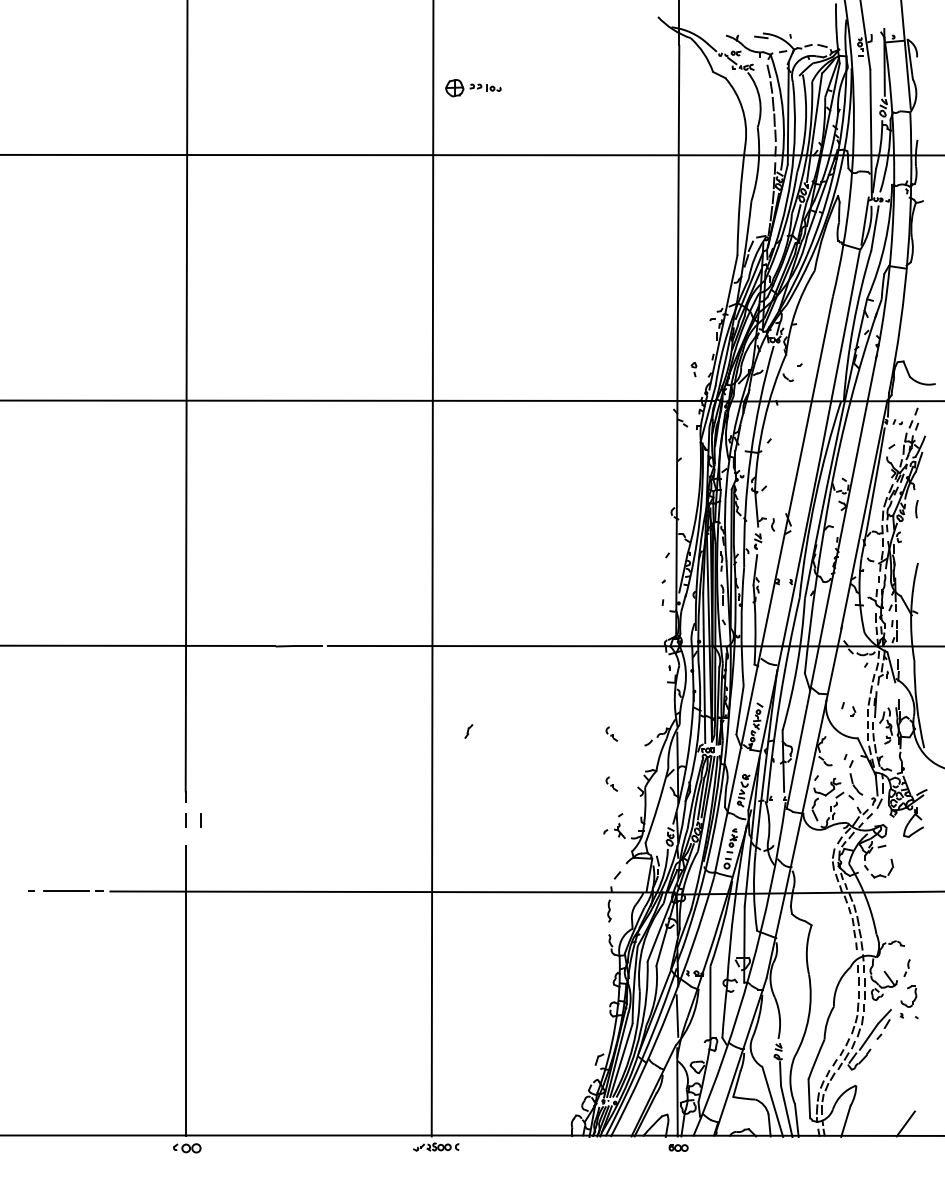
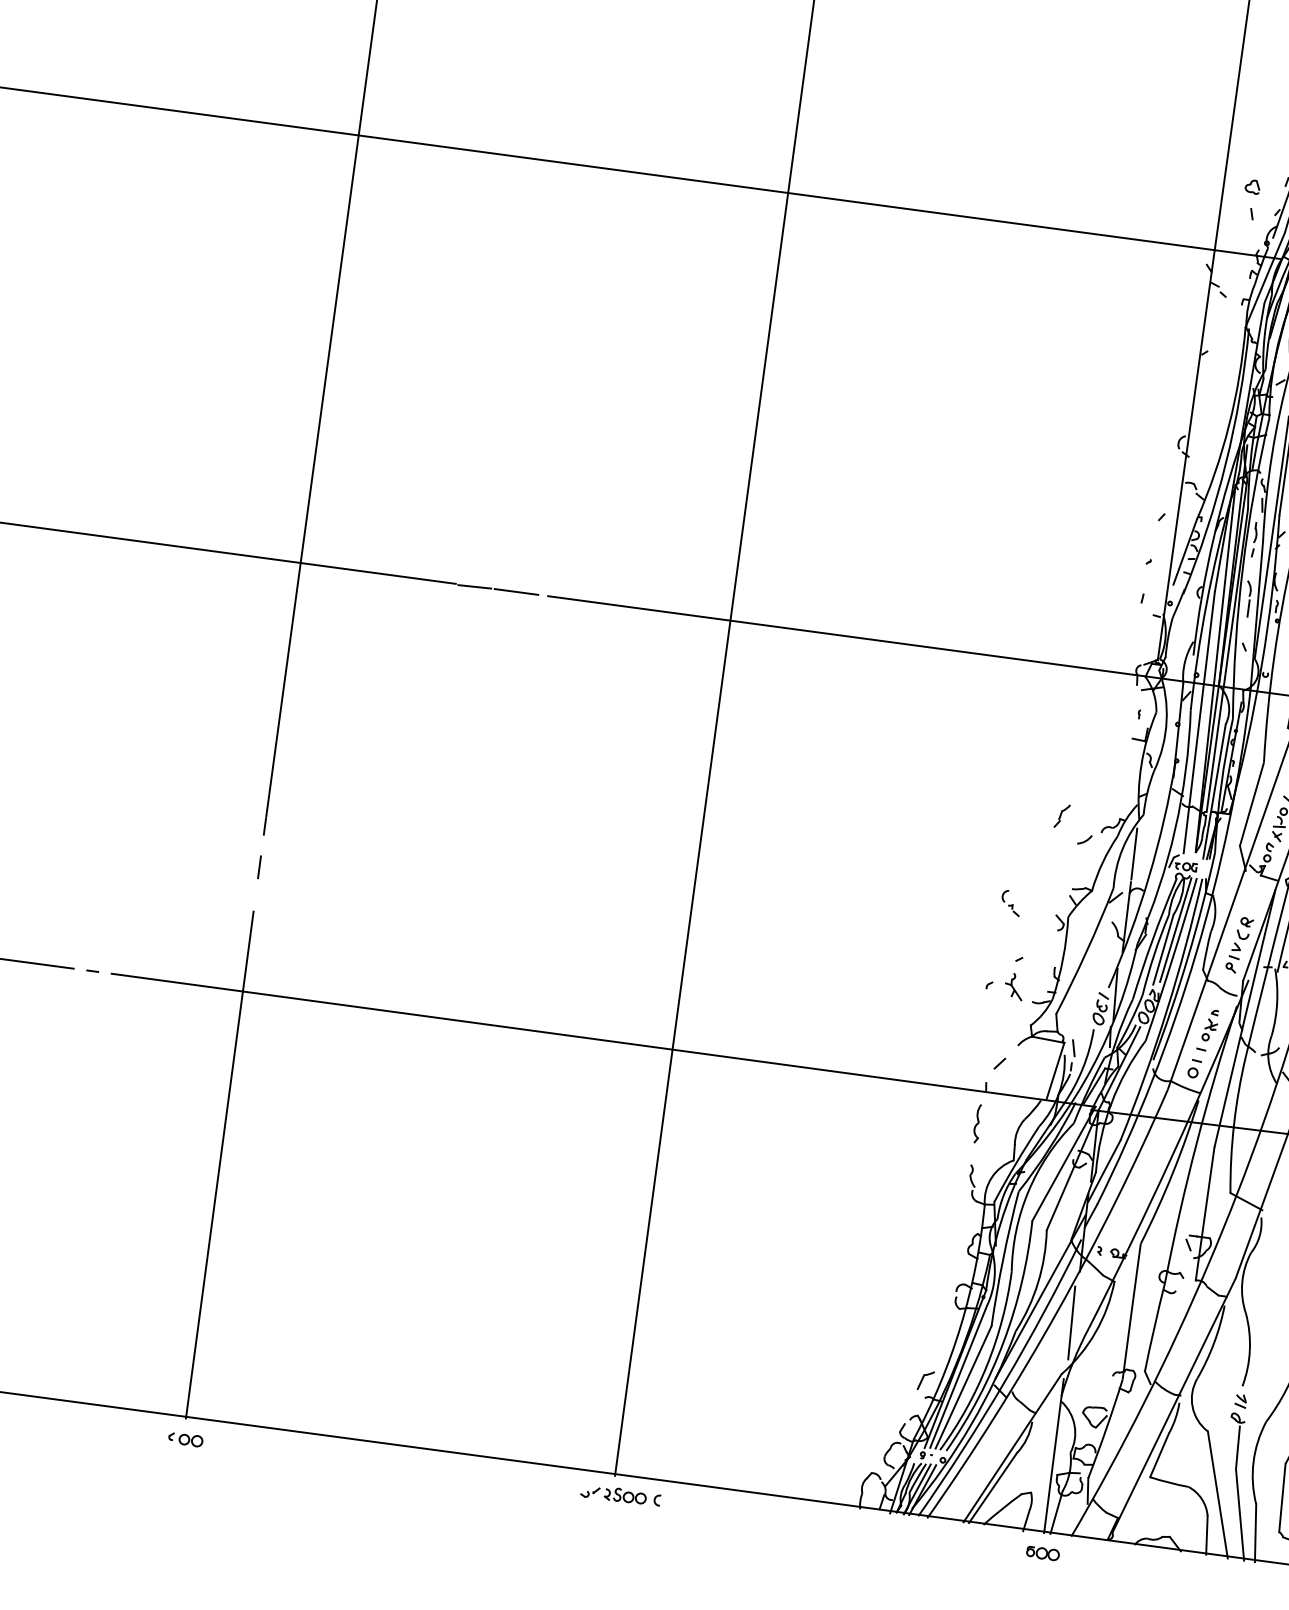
part: (693, 369) -> (1250, 199), size x1.67
part: (468, 731) -> (1061, 816), moved
part: (611, 733) -> (1022, 814), removed
line: (200, 820) -> (285, 870), removed
part: (186, 1148) -> (184, 1439), size x0.71

